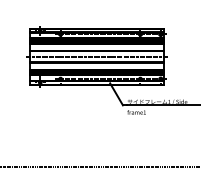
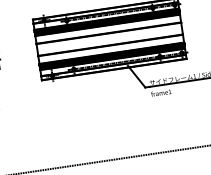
line: (96, 56) -> (109, 39), removed

